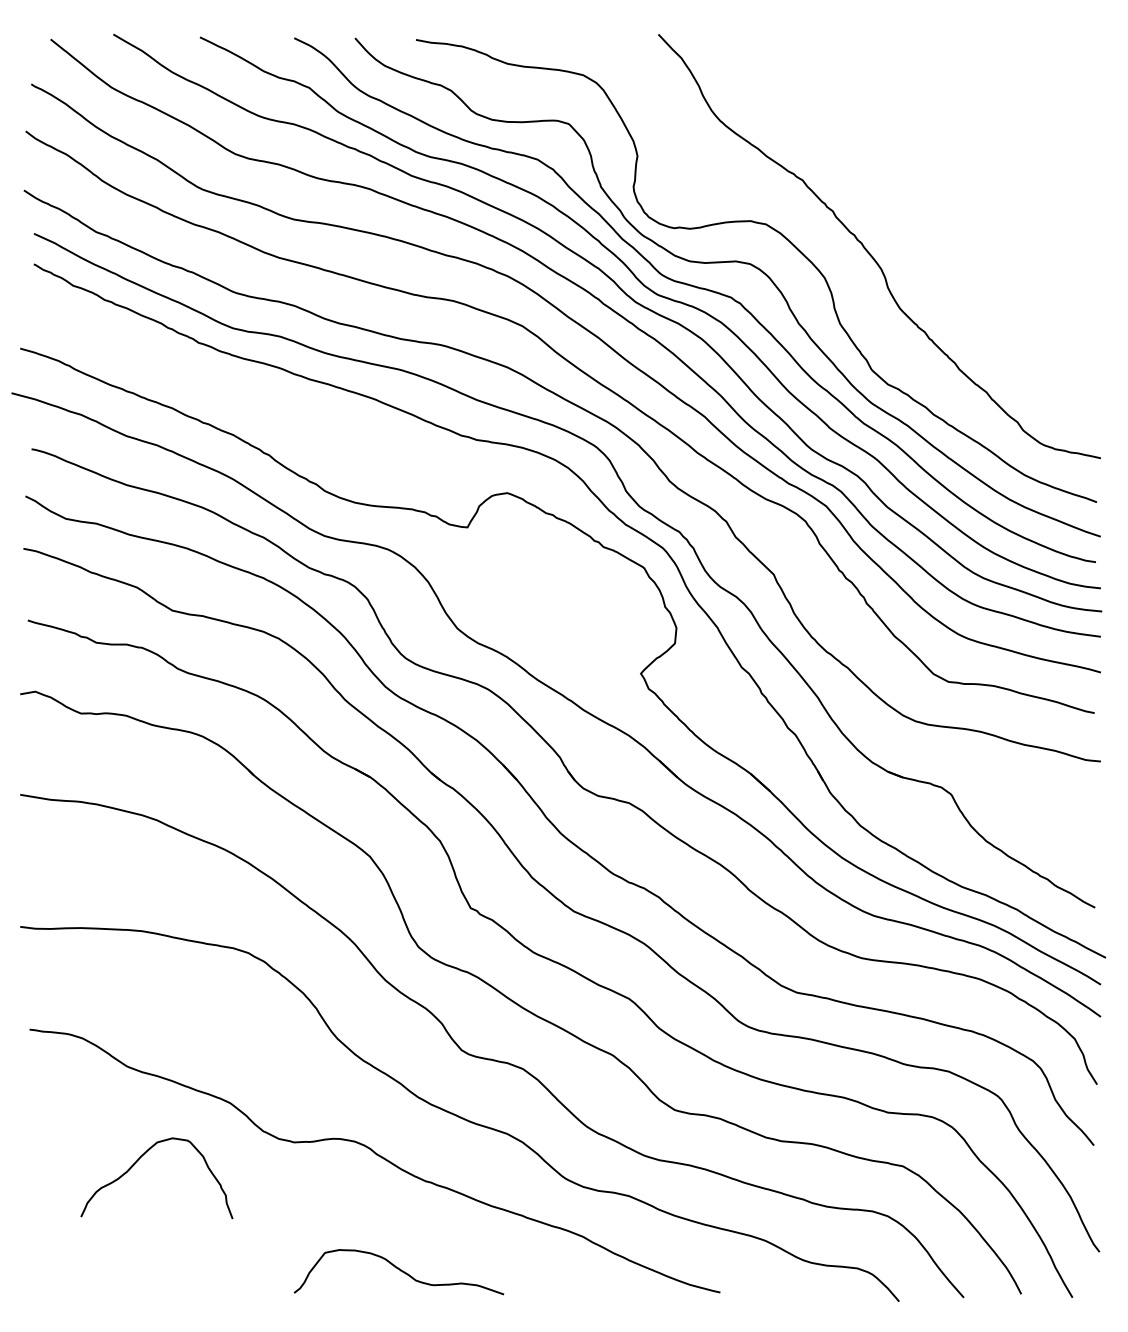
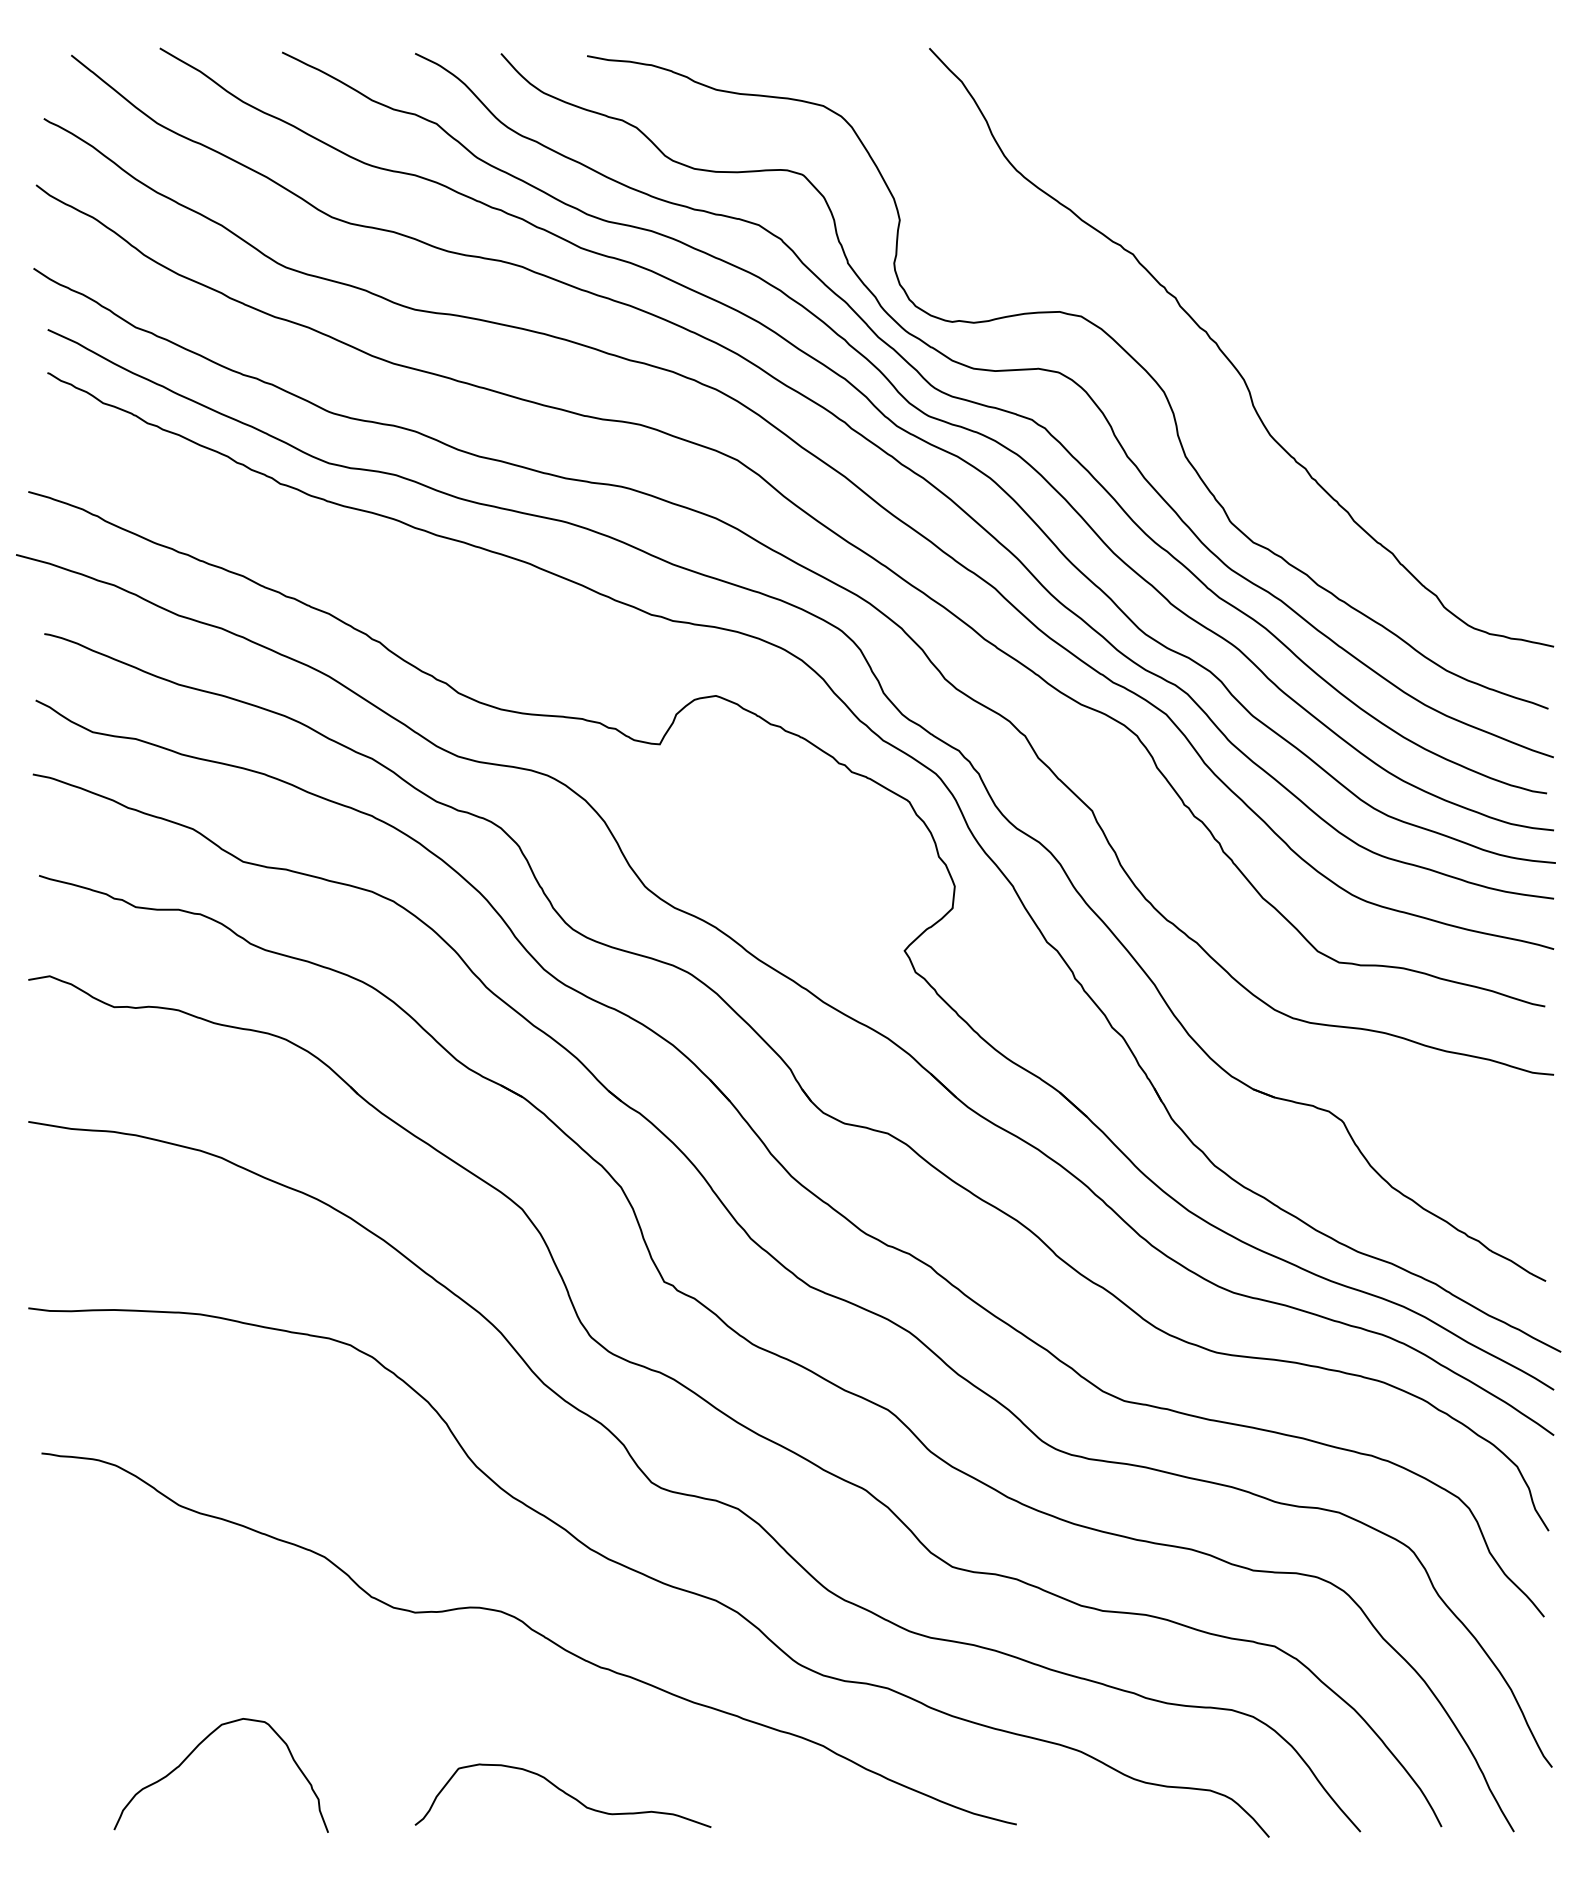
curve: (137, 1162) -> (193, 1752), moved

